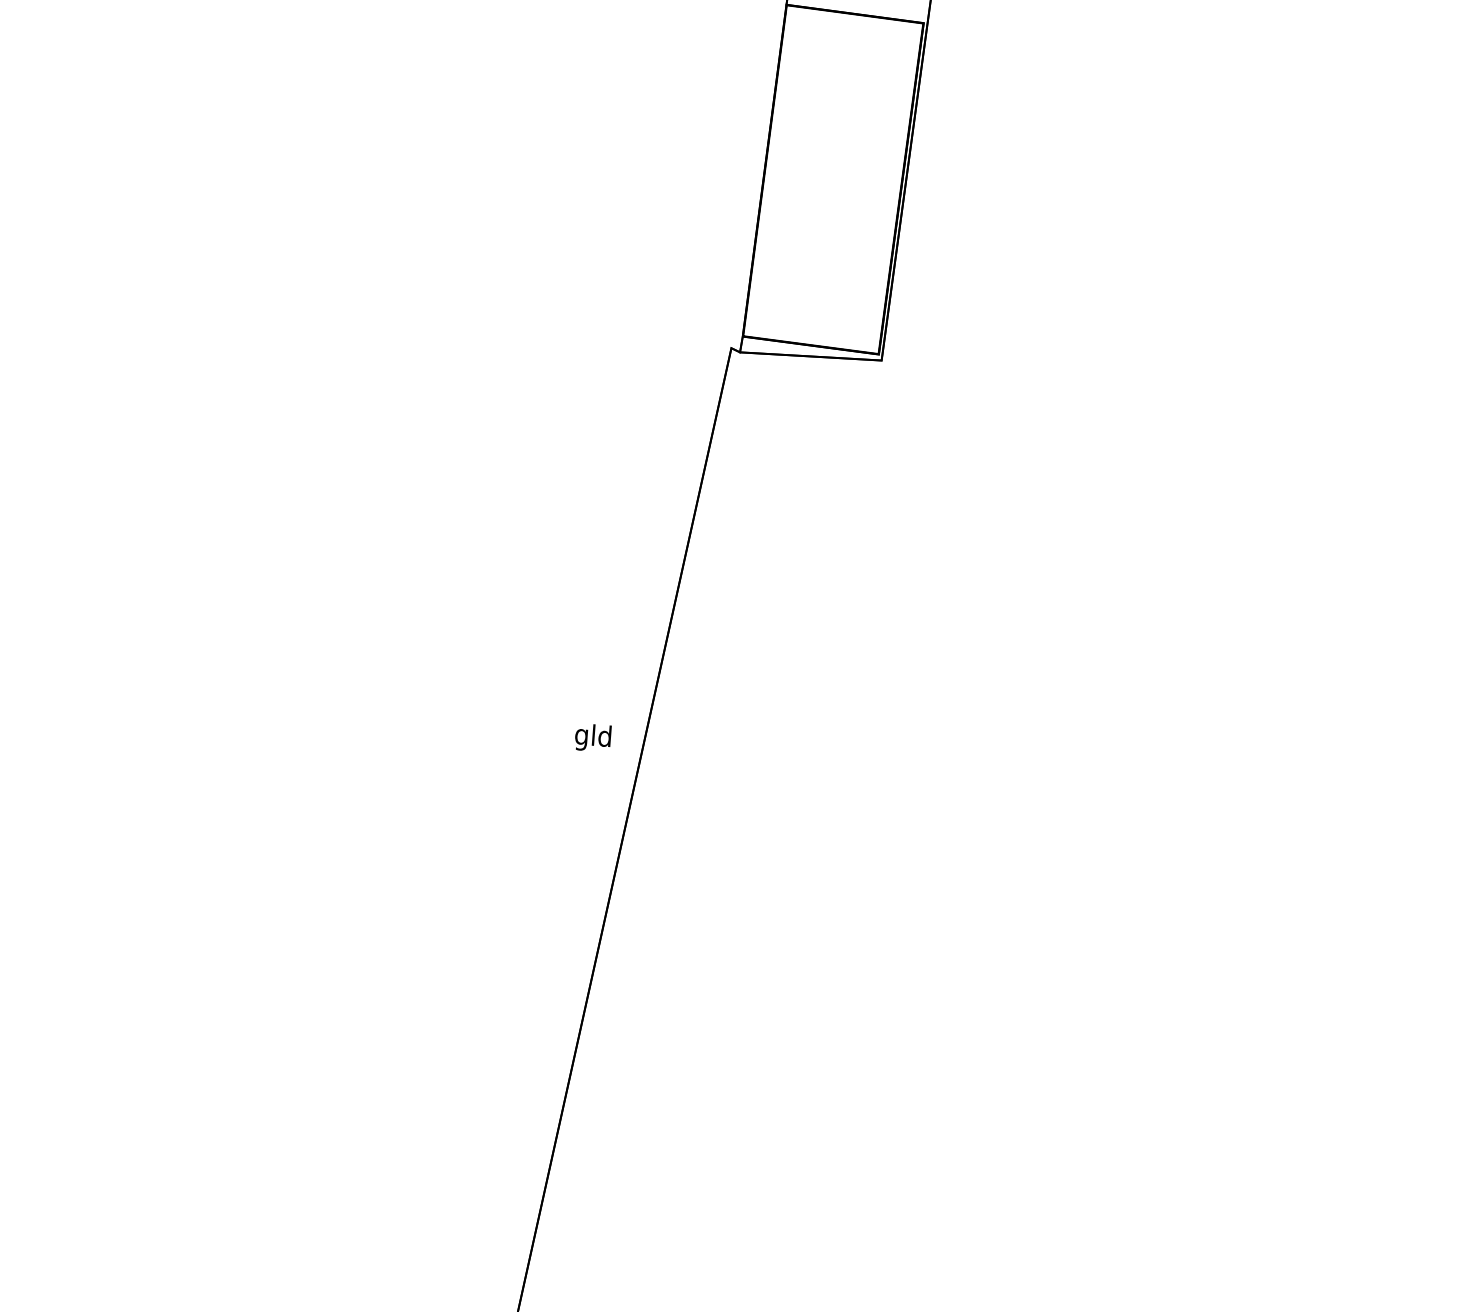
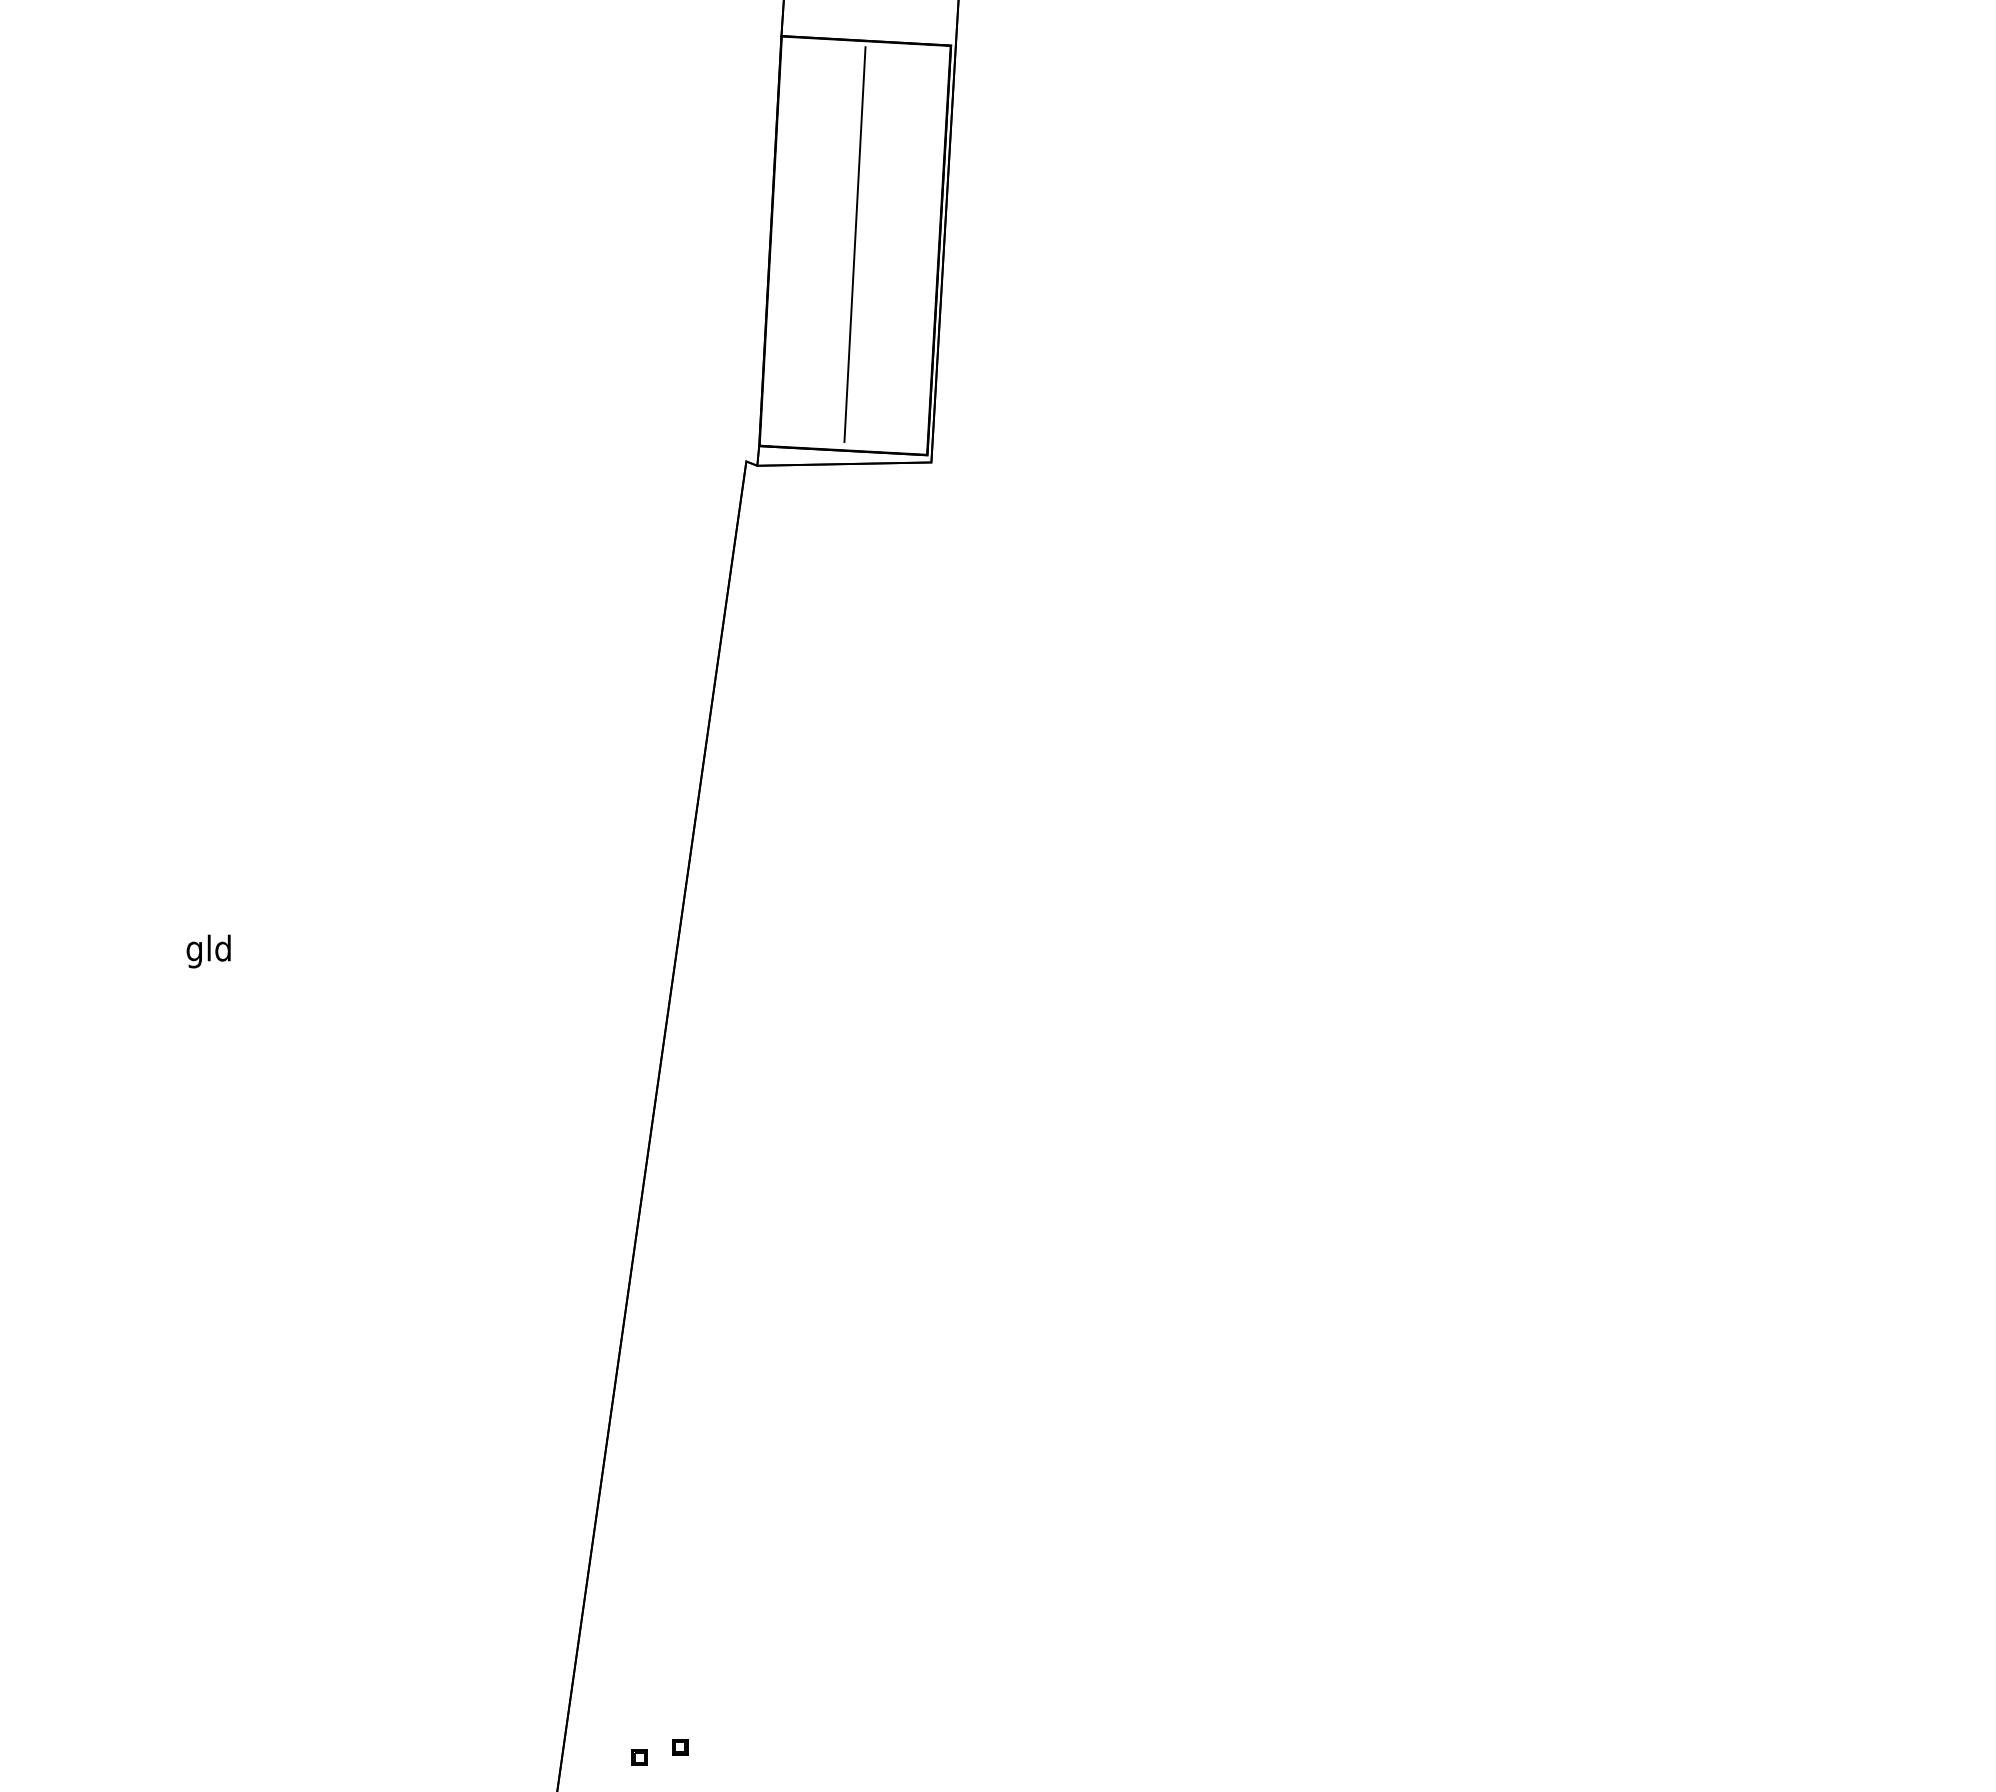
line: (832, 178) -> (854, 244), added
text: (592, 737) -> (208, 951), moved

